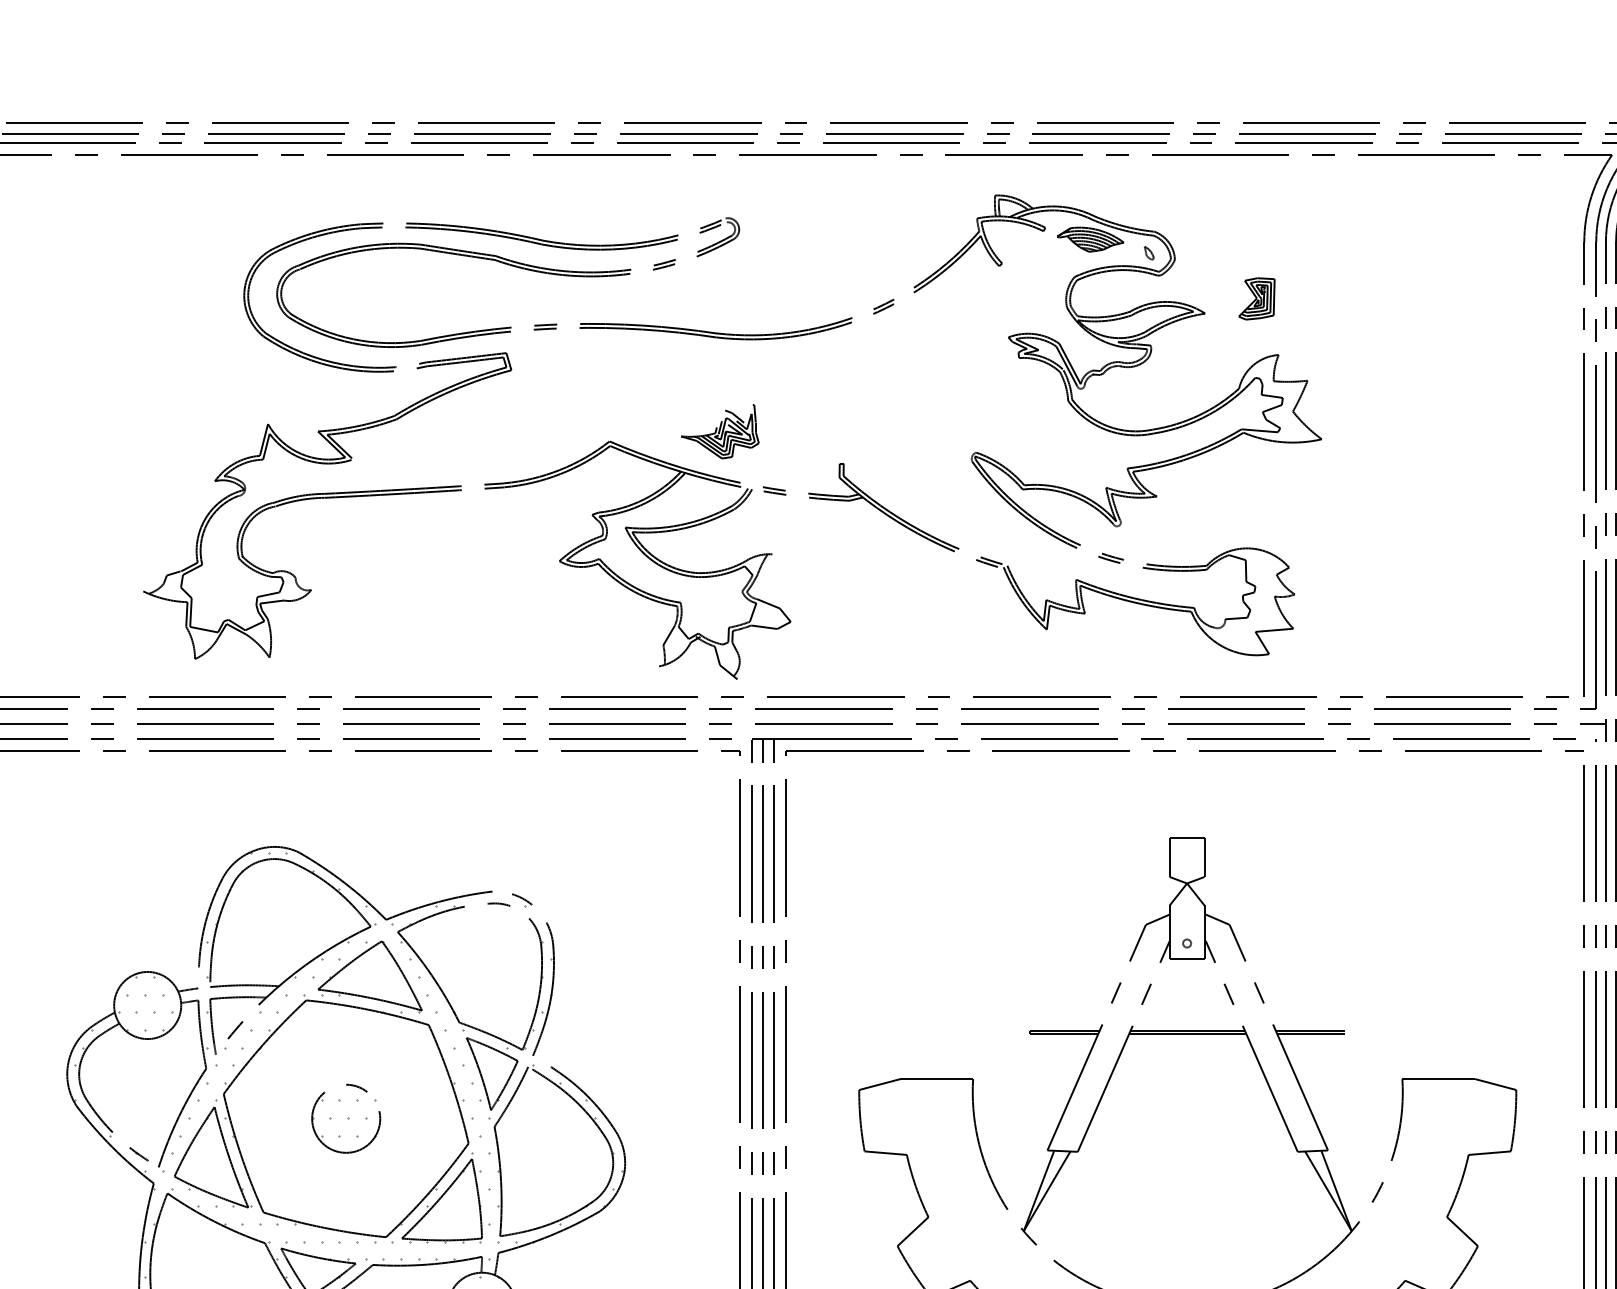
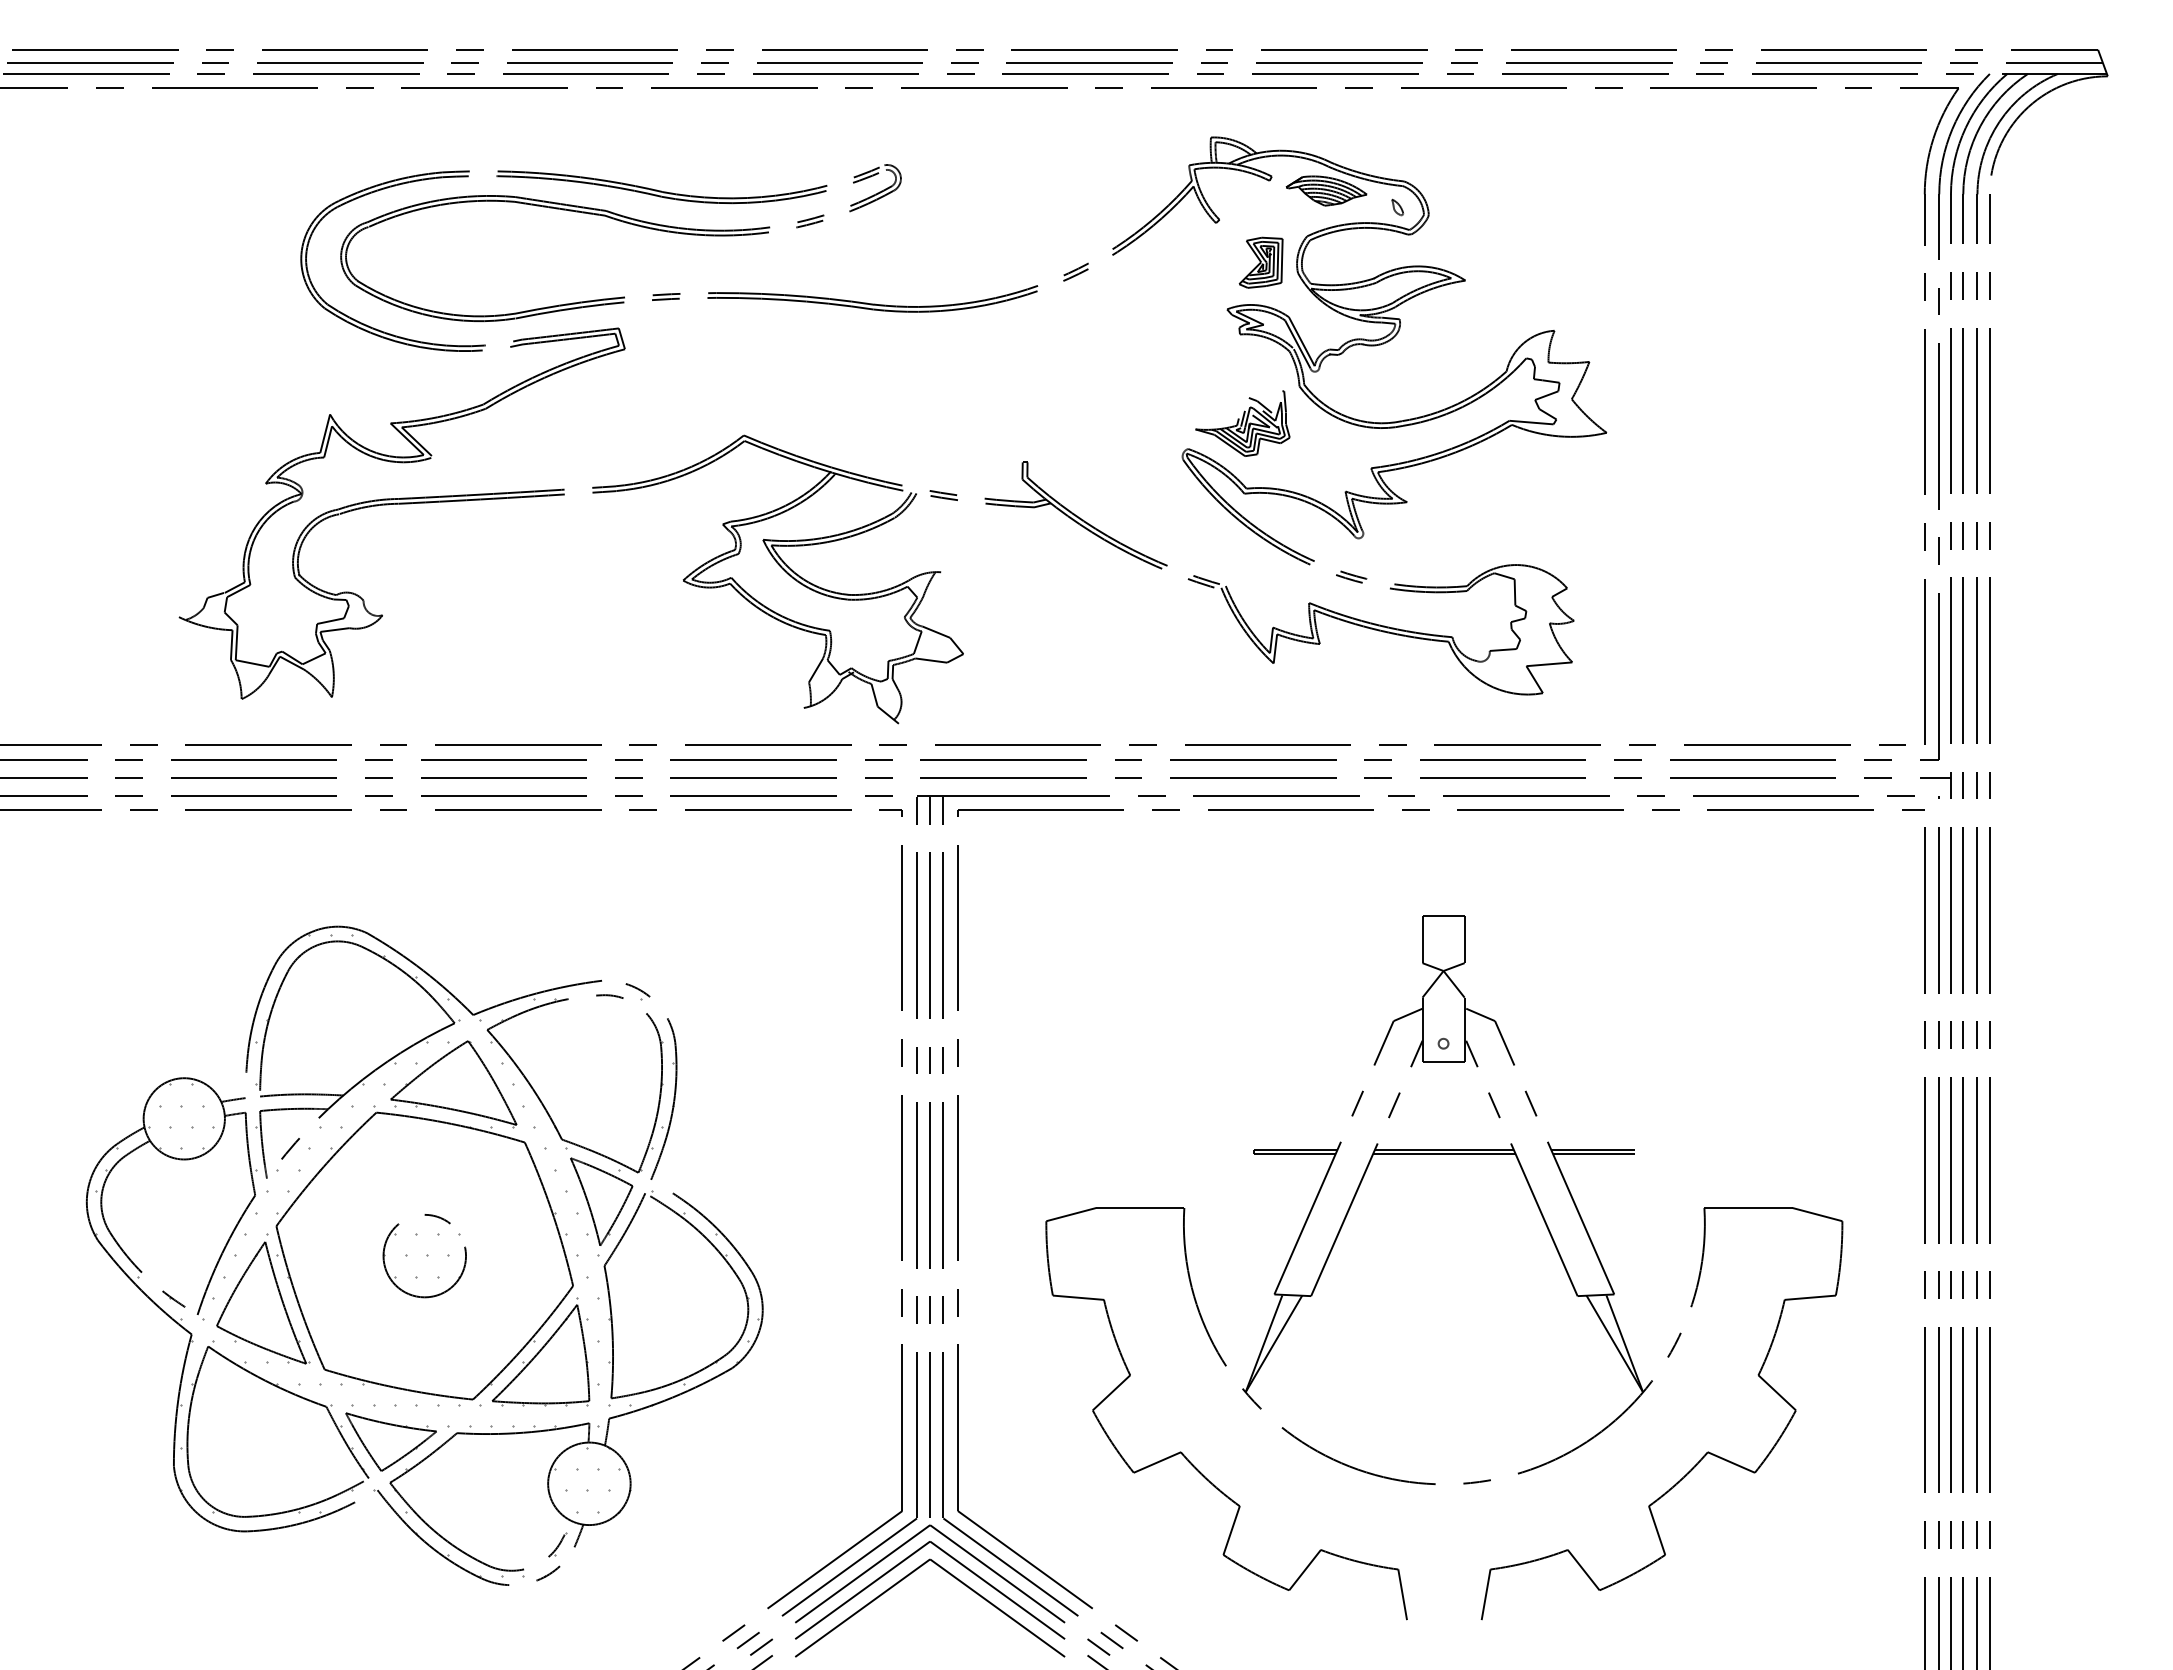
part: (1256, 298) -> (1260, 262), moved
part: (719, 431) -> (1242, 423), moved

